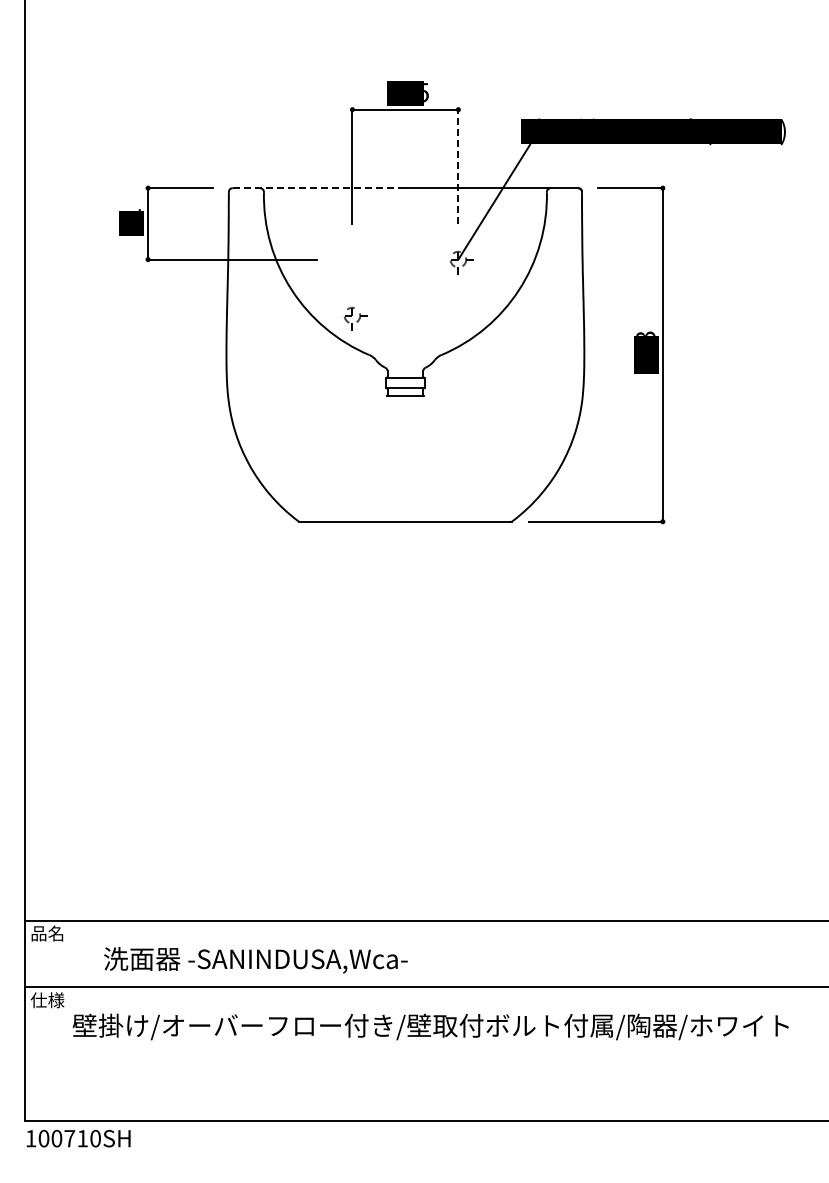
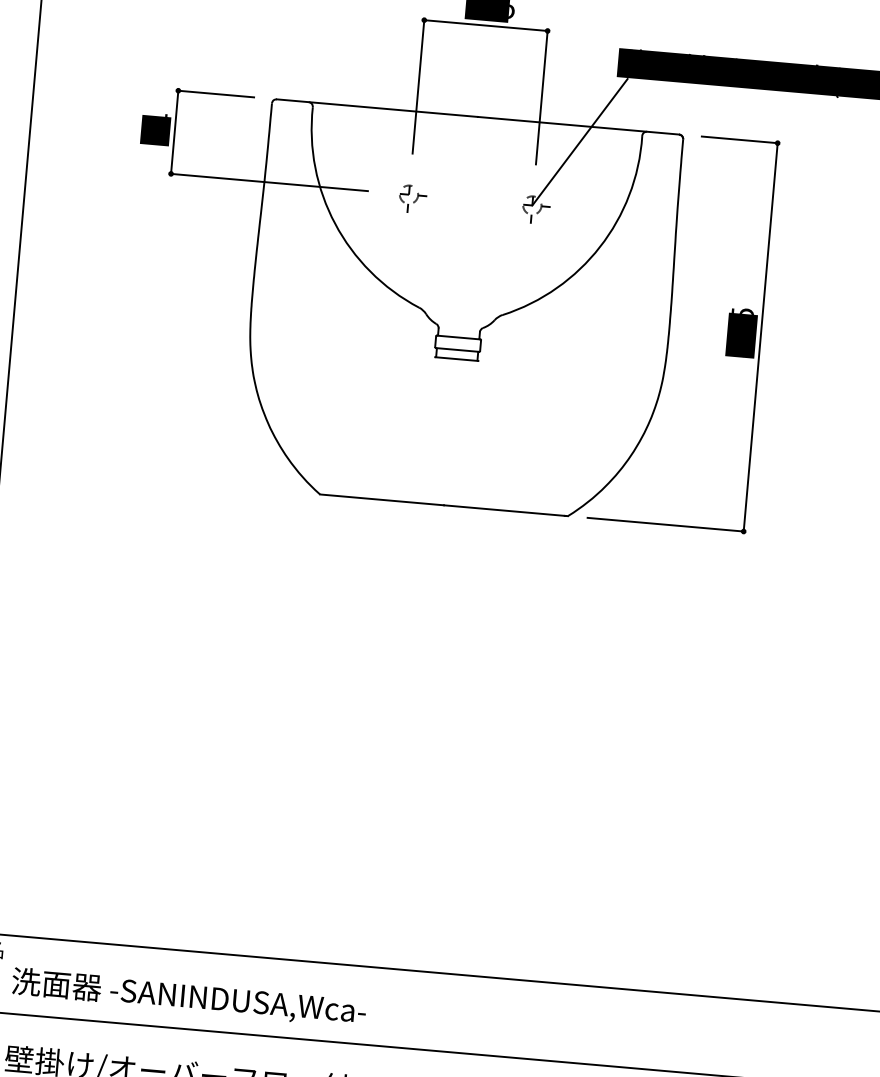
line: (458, 166) -> (541, 97), dashed -> solid
line: (318, 188) -> (376, 108), dashed -> solid
part: (355, 318) -> (412, 198), moved
text: (645, 333) -> (742, 310), 423 -> 425
text: (255, 960) -> (188, 997), moved

